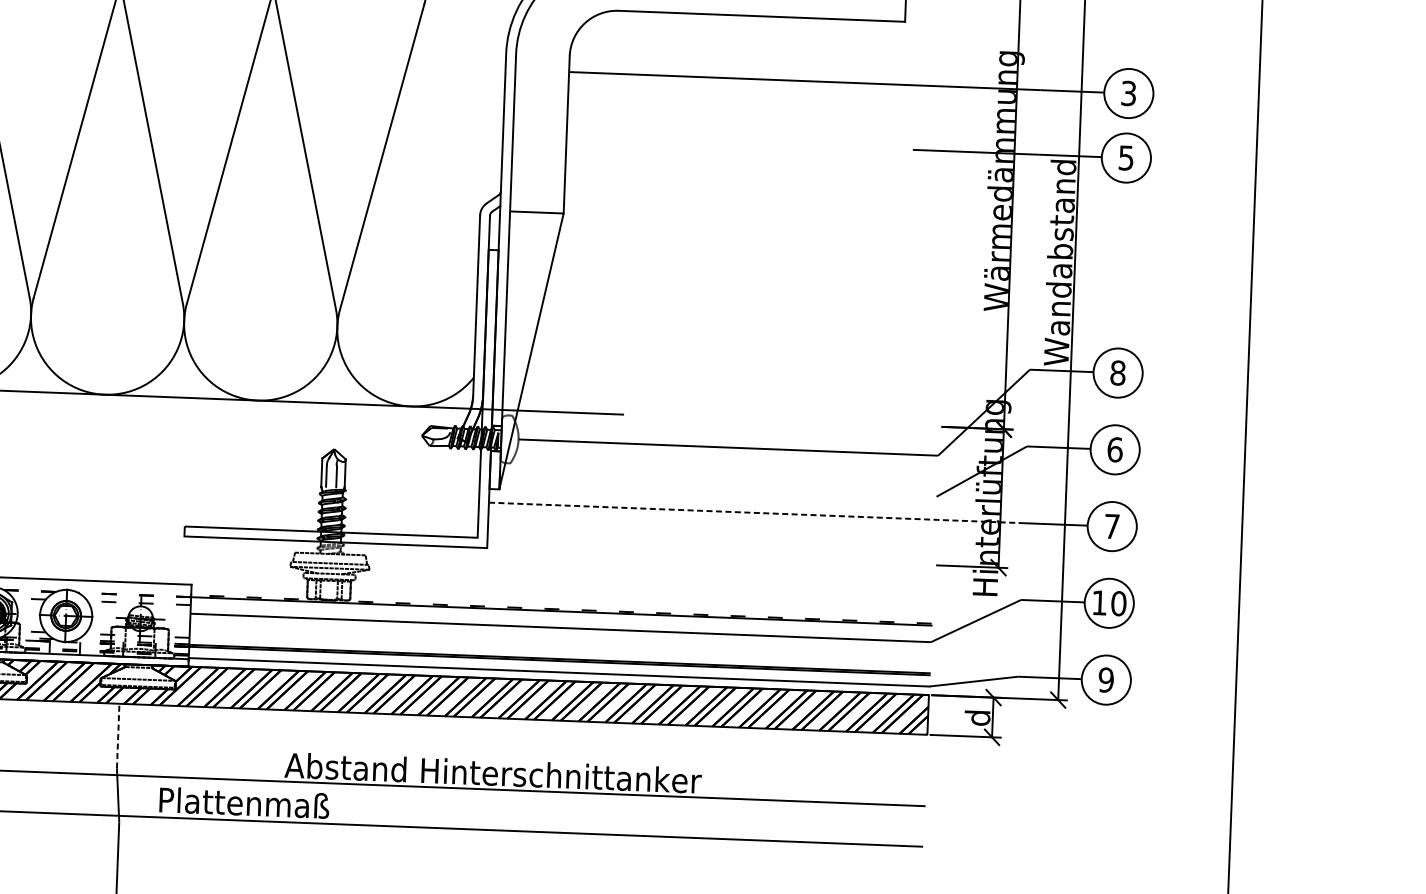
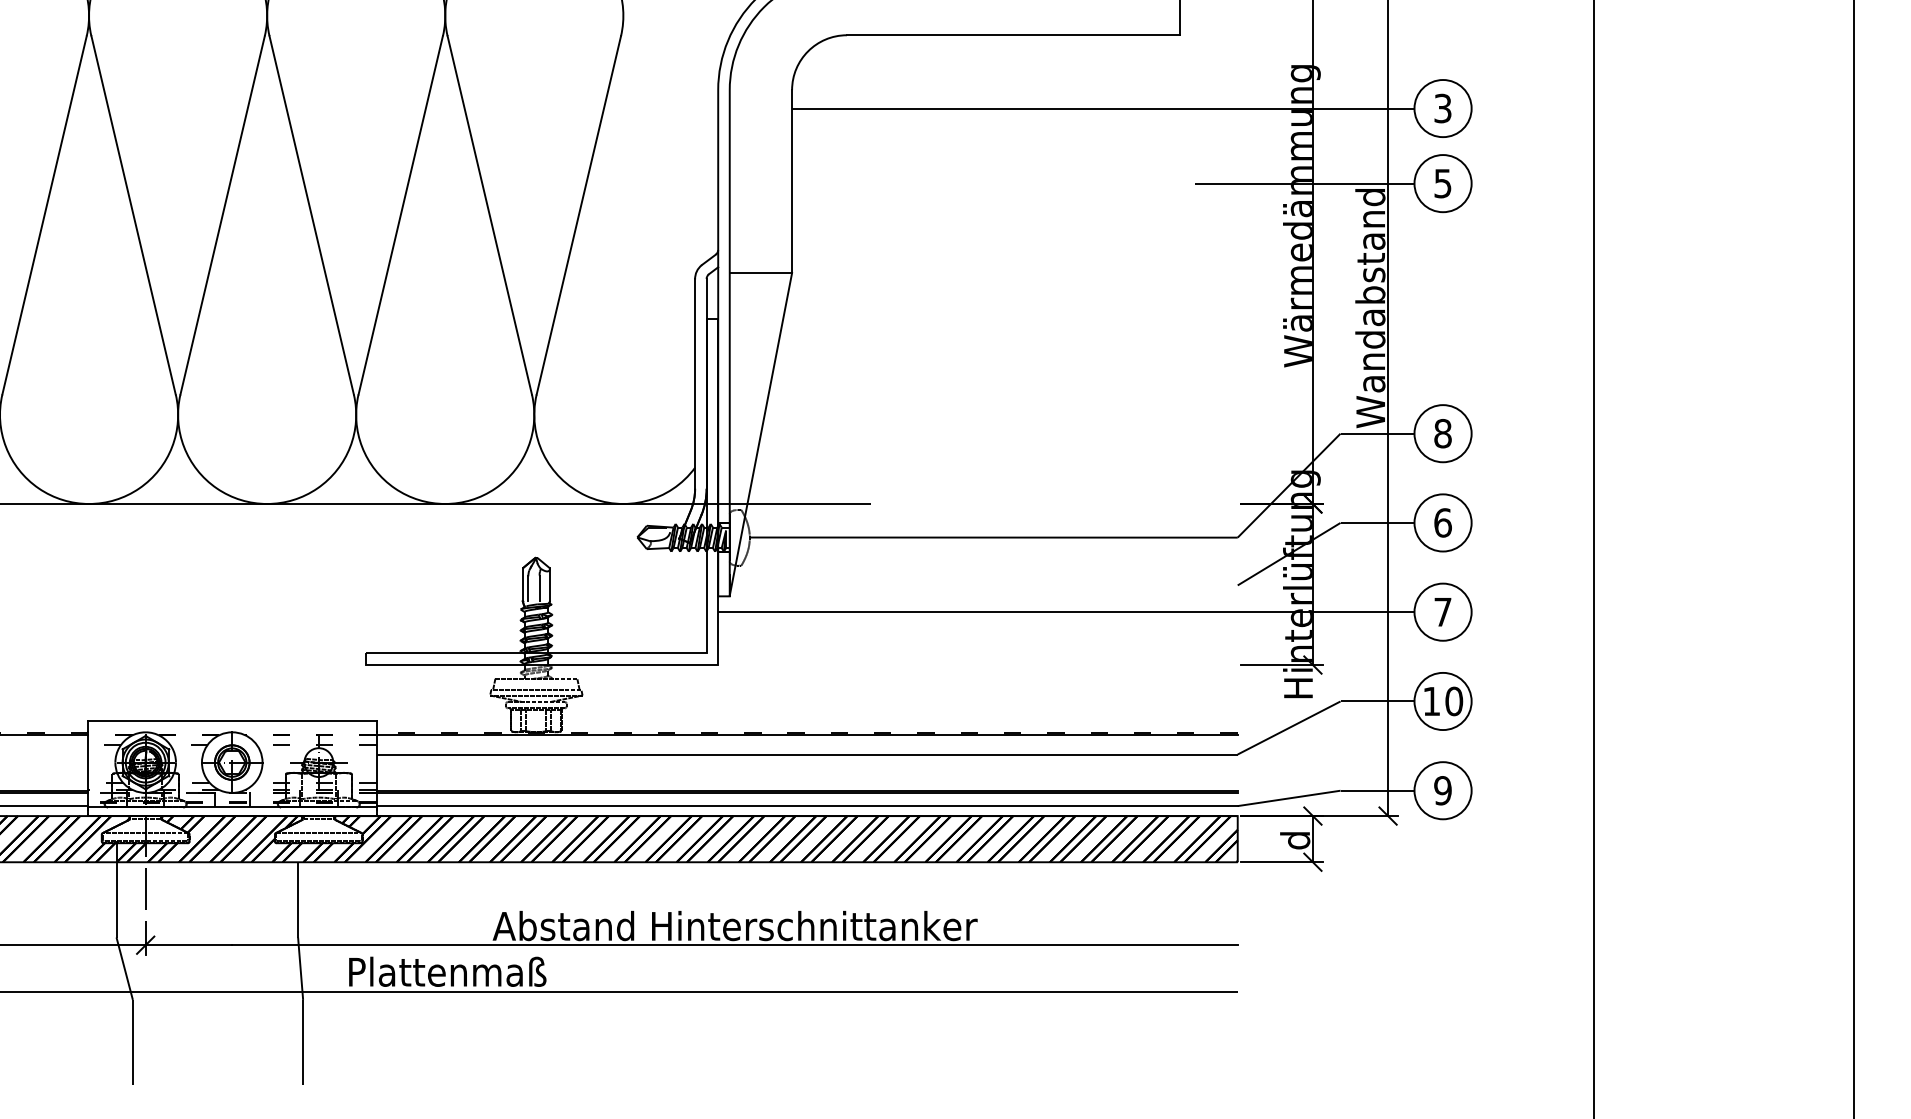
line: (756, 513) -> (1029, 612), dashed -> solid
line: (118, 735) -> (298, 899), dashed -> solid

